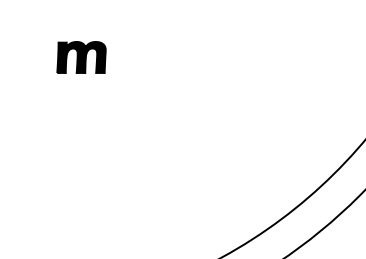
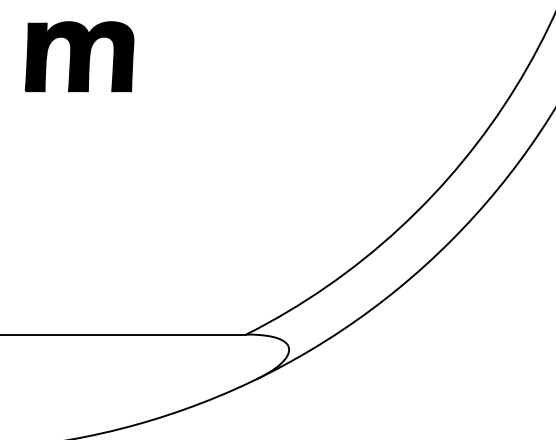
part: (81, 57) -> (79, 56), size x1.67

